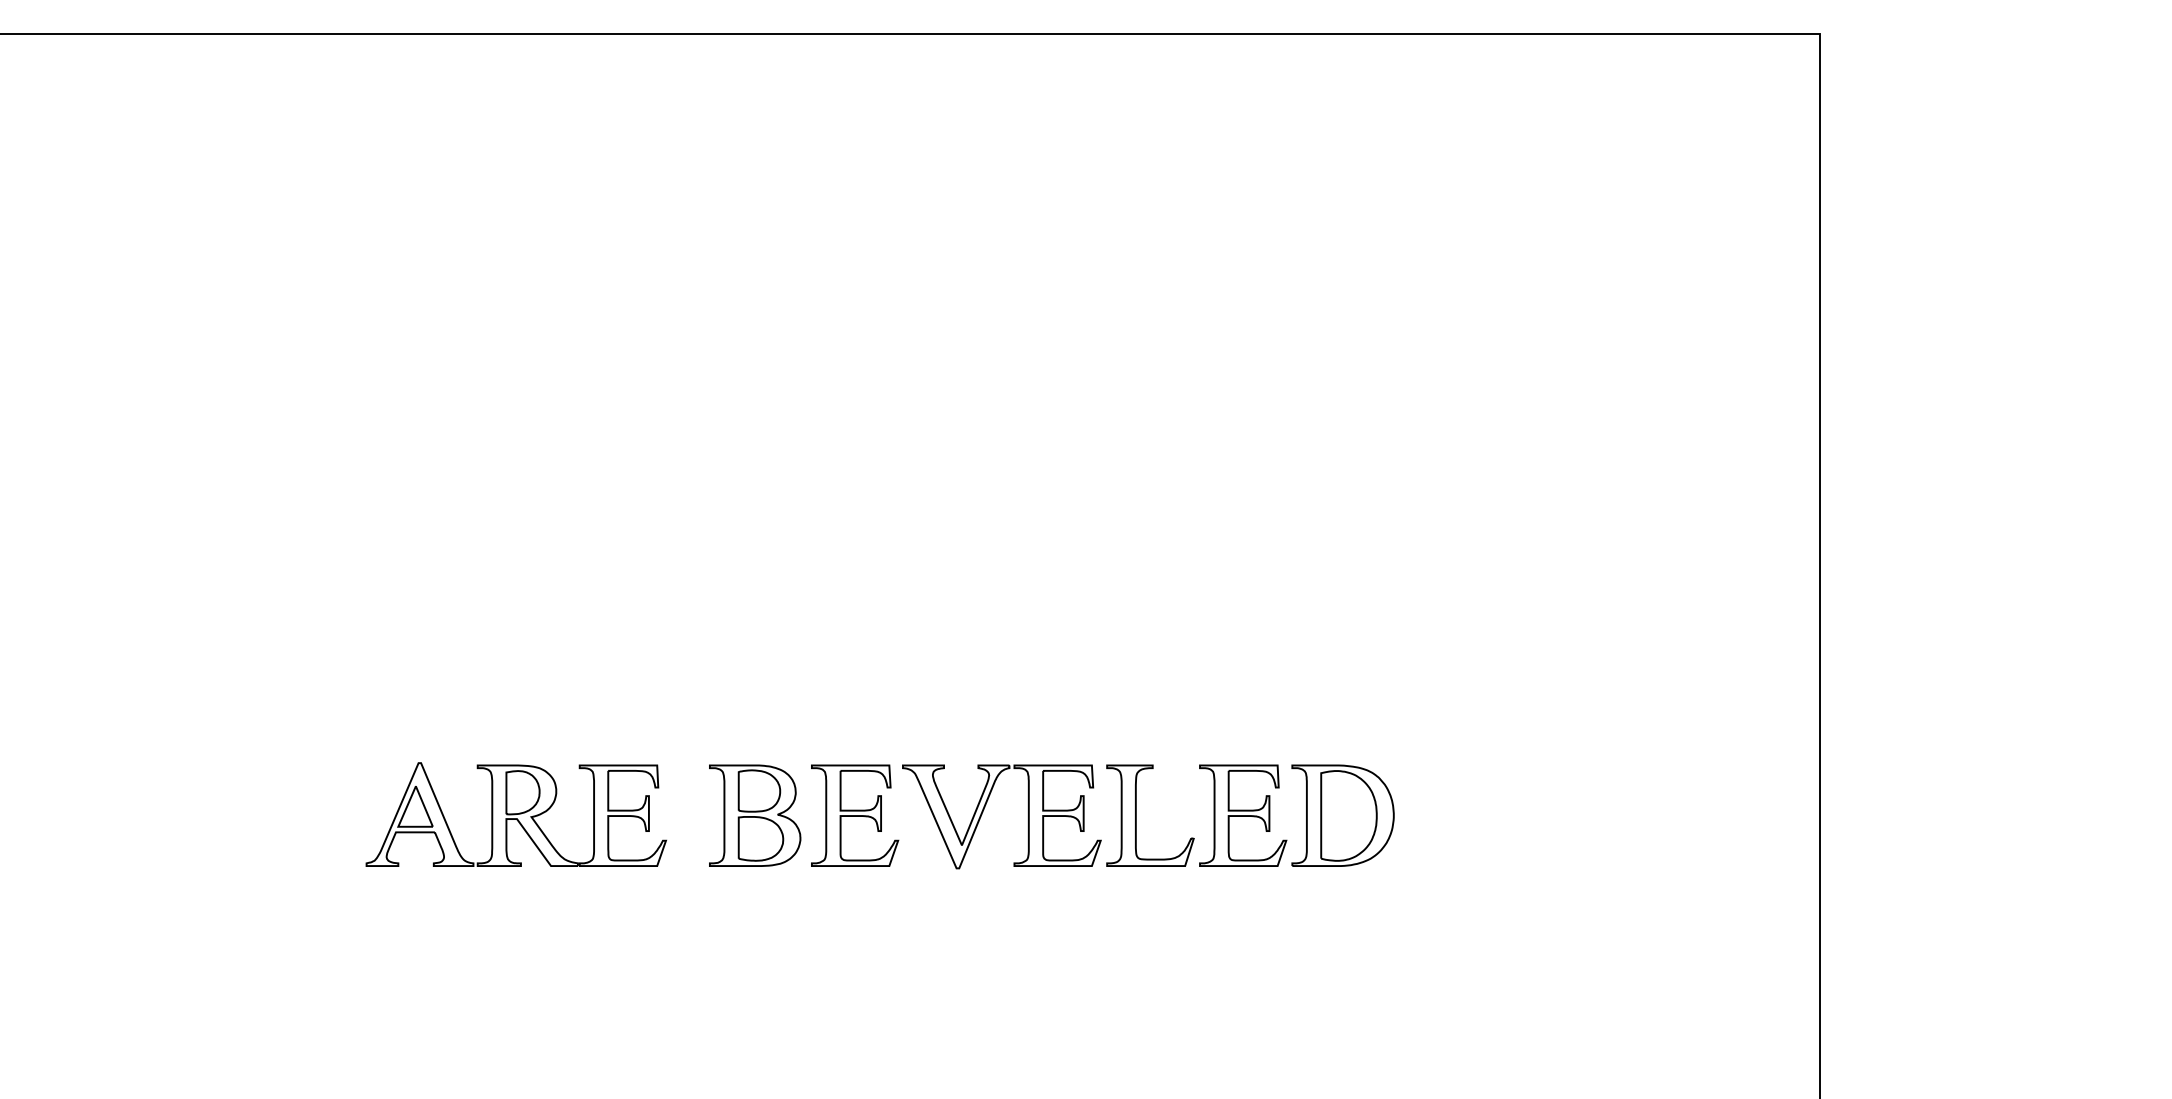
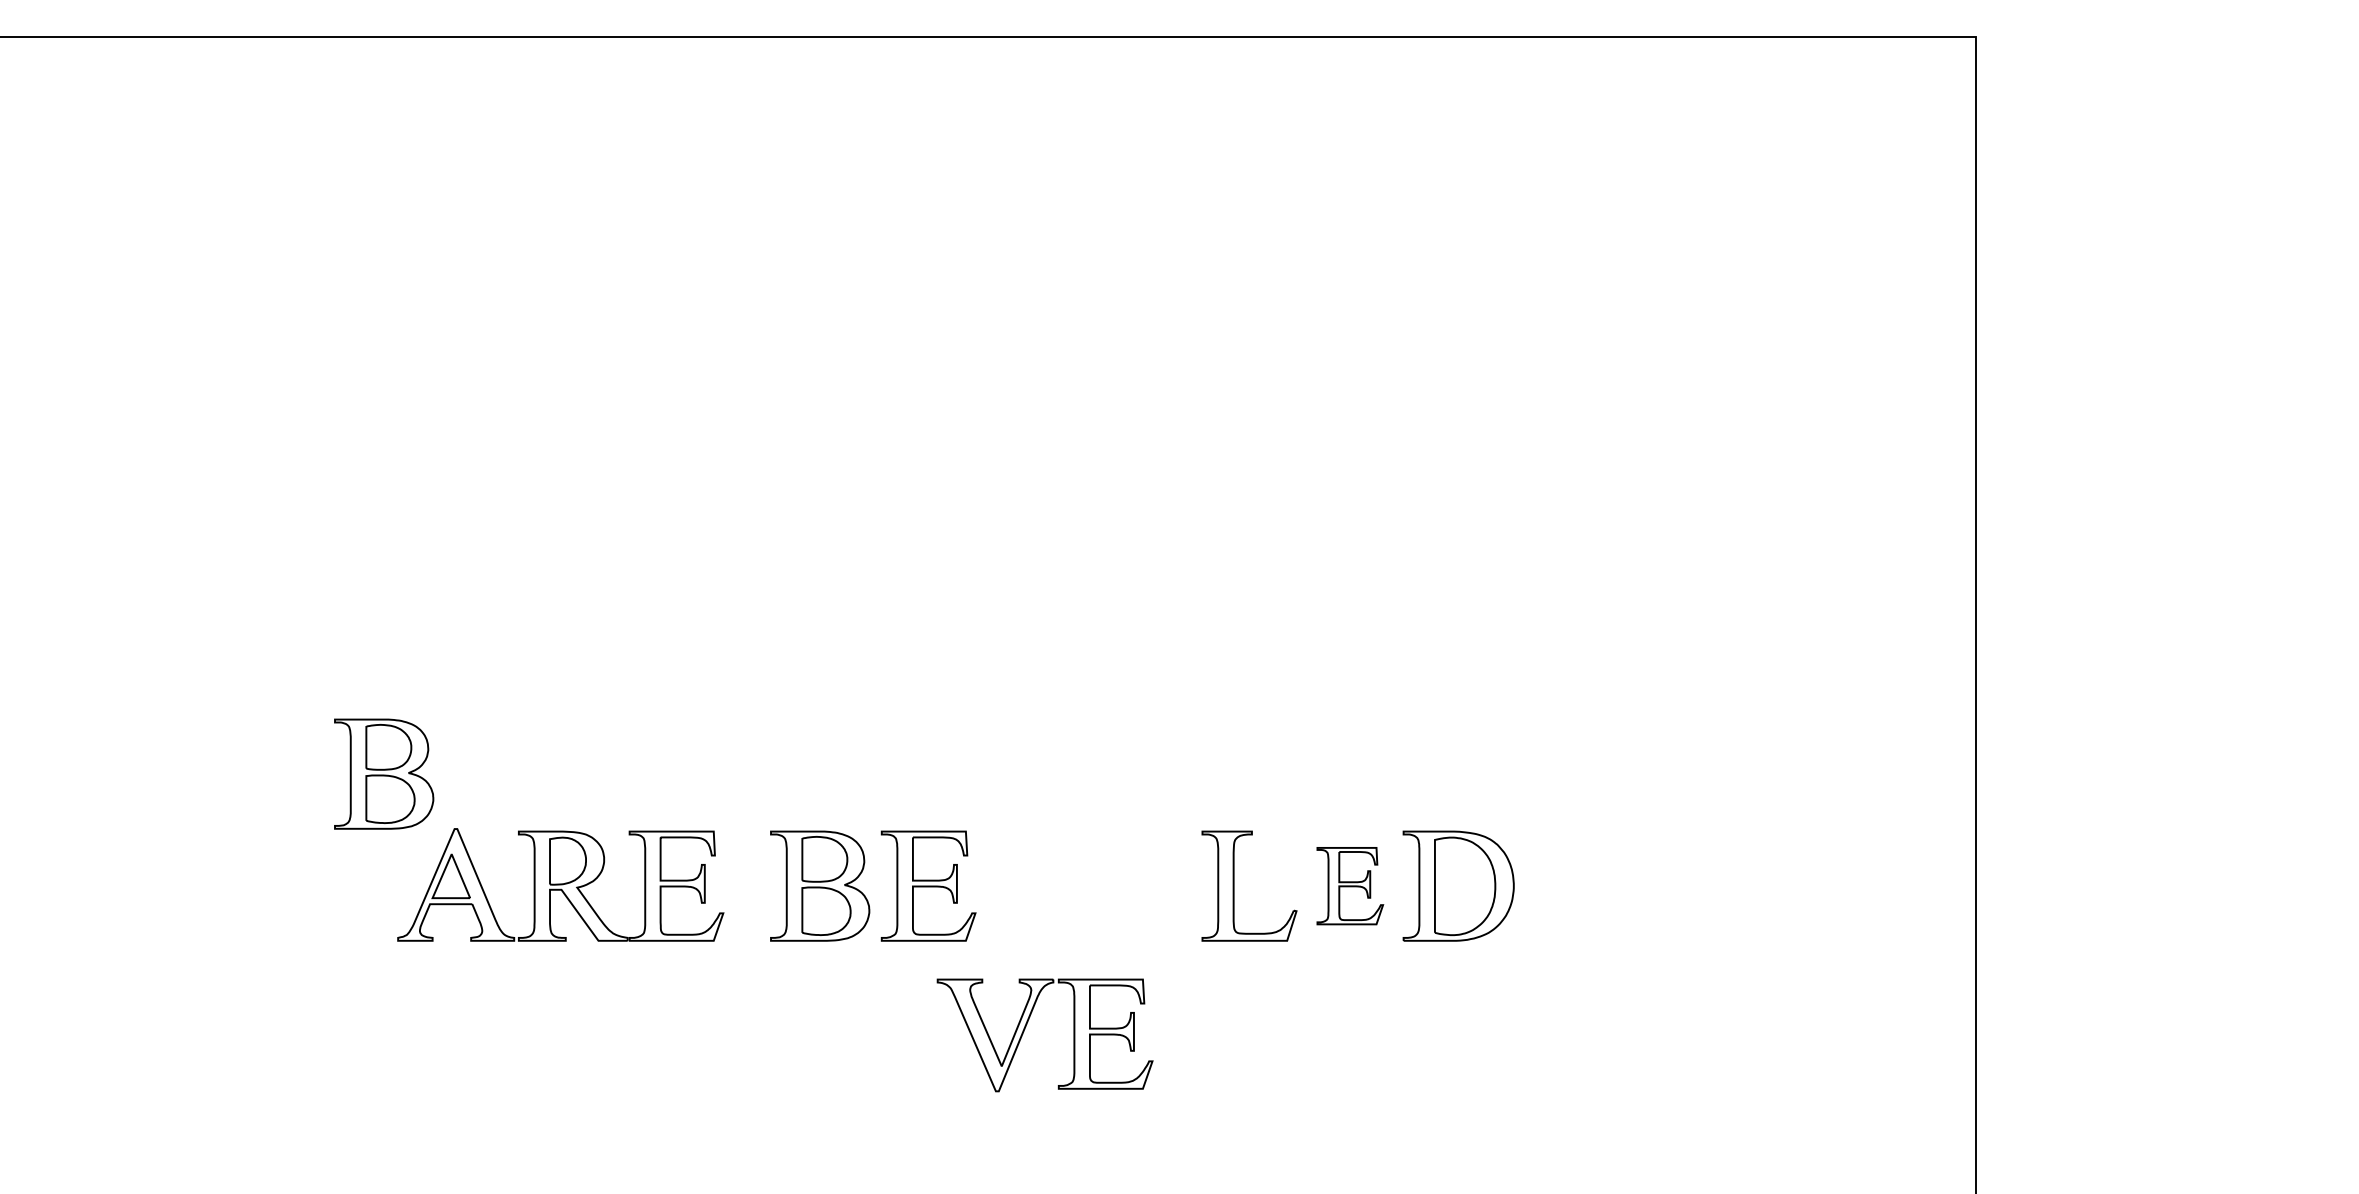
part: (354, 712) -> (384, 773), added
part: (983, 811) -> (1025, 1029), moved
part: (1243, 815) -> (1350, 885), size x0.7

